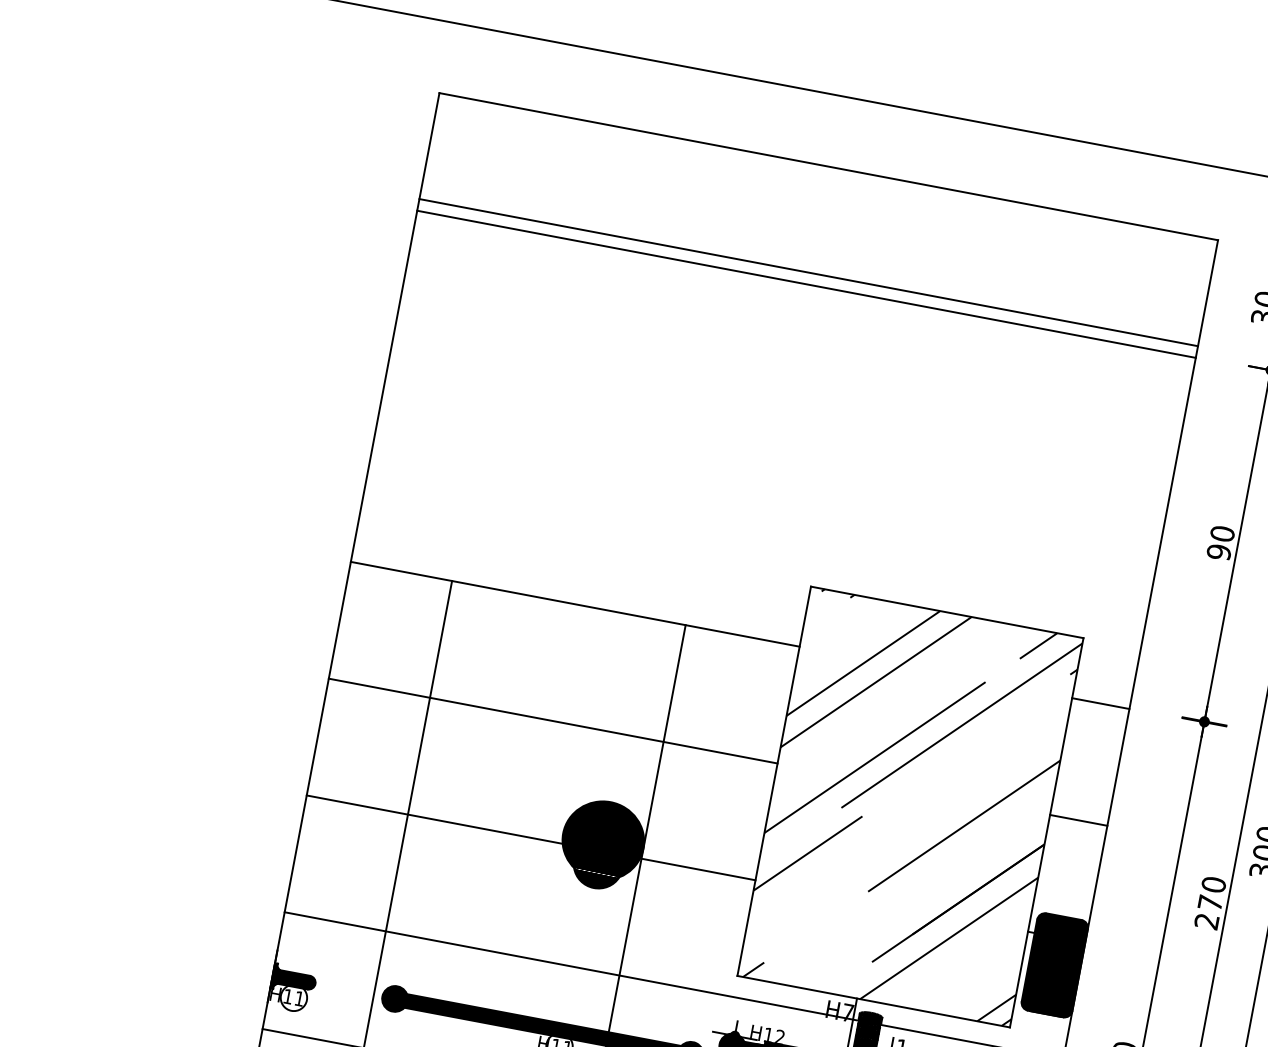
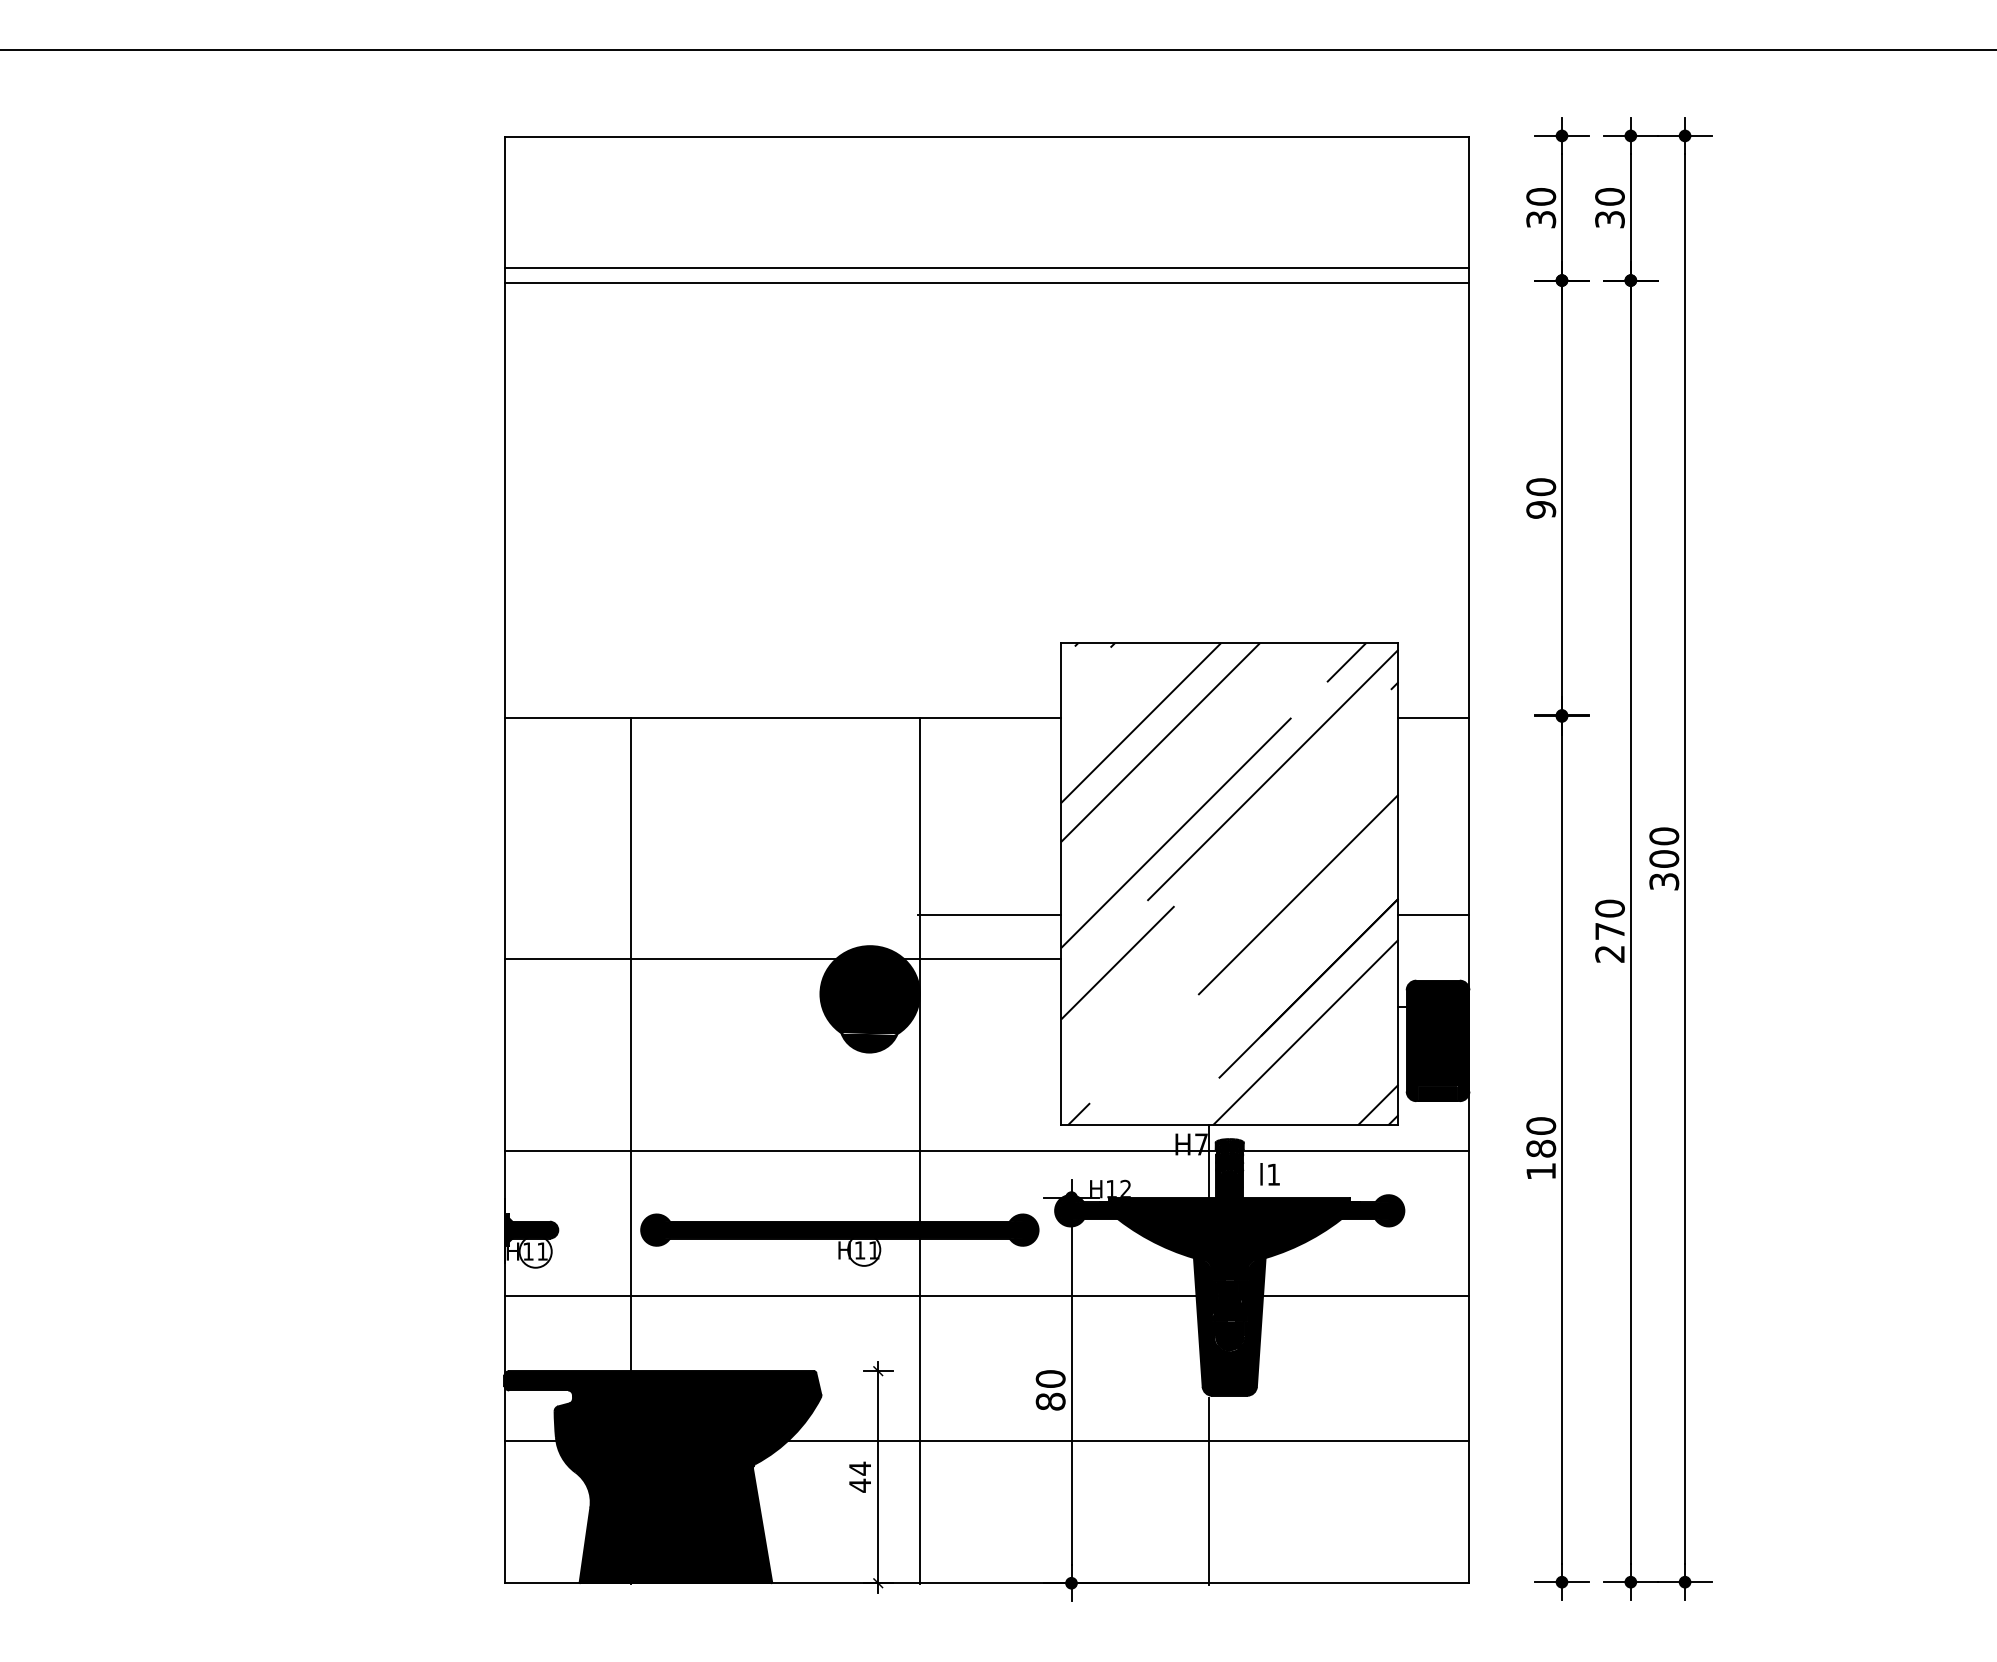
line: (553, 721) -> (783, 959), moved
line: (434, 819) -> (663, 1006), removed
line: (1078, 820) -> (1433, 915), moved
line: (697, 869) -> (989, 914), moved

